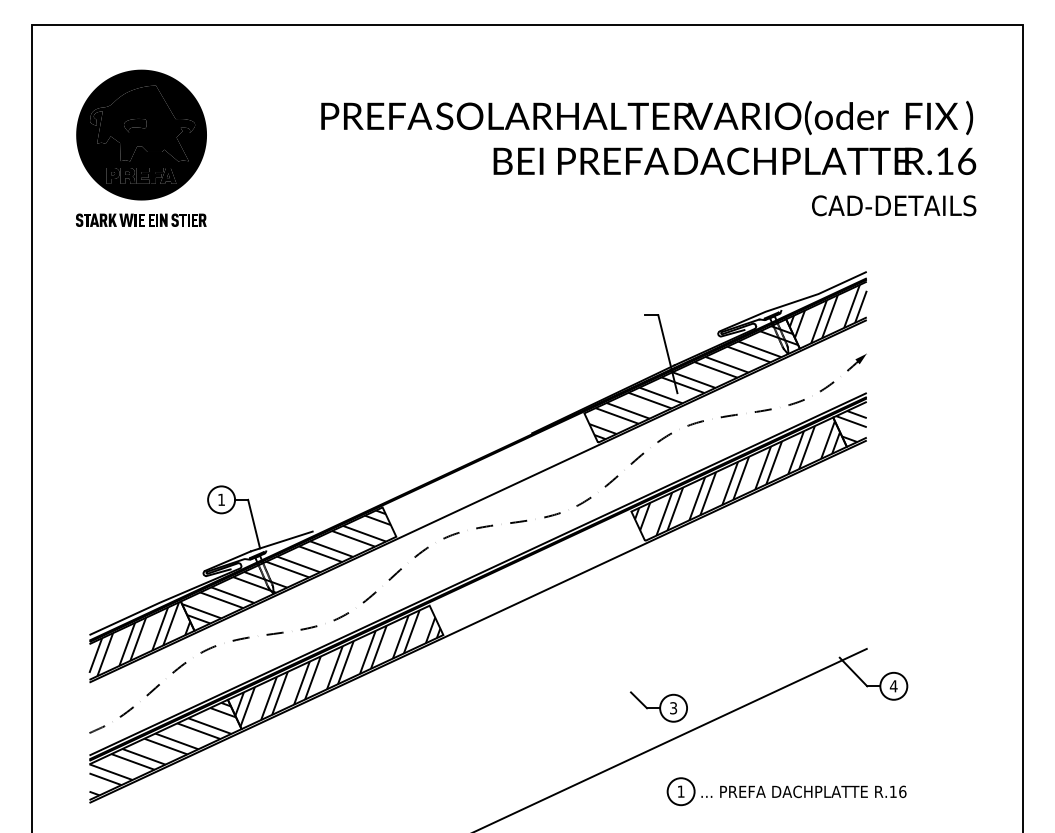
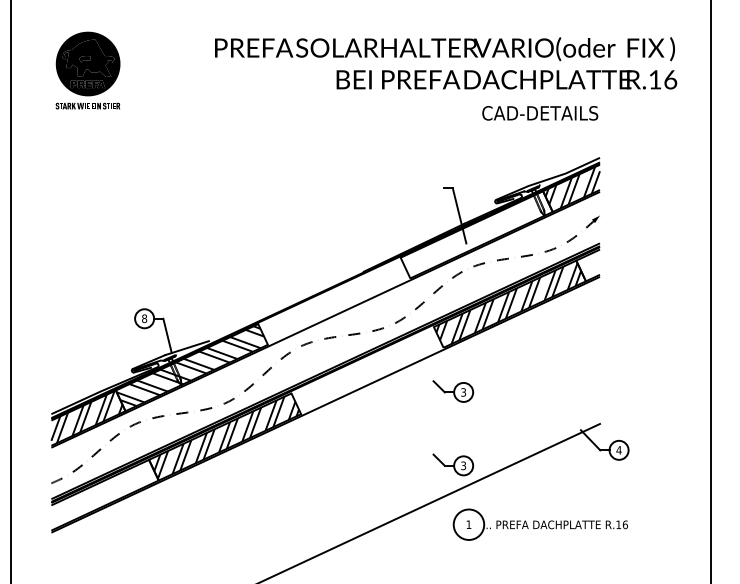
part: (141, 147) -> (88, 70), size x0.7
text: (894, 205) -> (540, 113), moved
hatch: (693, 382) -> (477, 235), removed
hatch: (851, 426) -> (589, 266), removed
text: (221, 499) -> (144, 318), 1 -> 8
part: (658, 602) -> (452, 391), added
hatch: (162, 748) -> (102, 494), removed
circle: (680, 791) -> (468, 524), size x1.6

